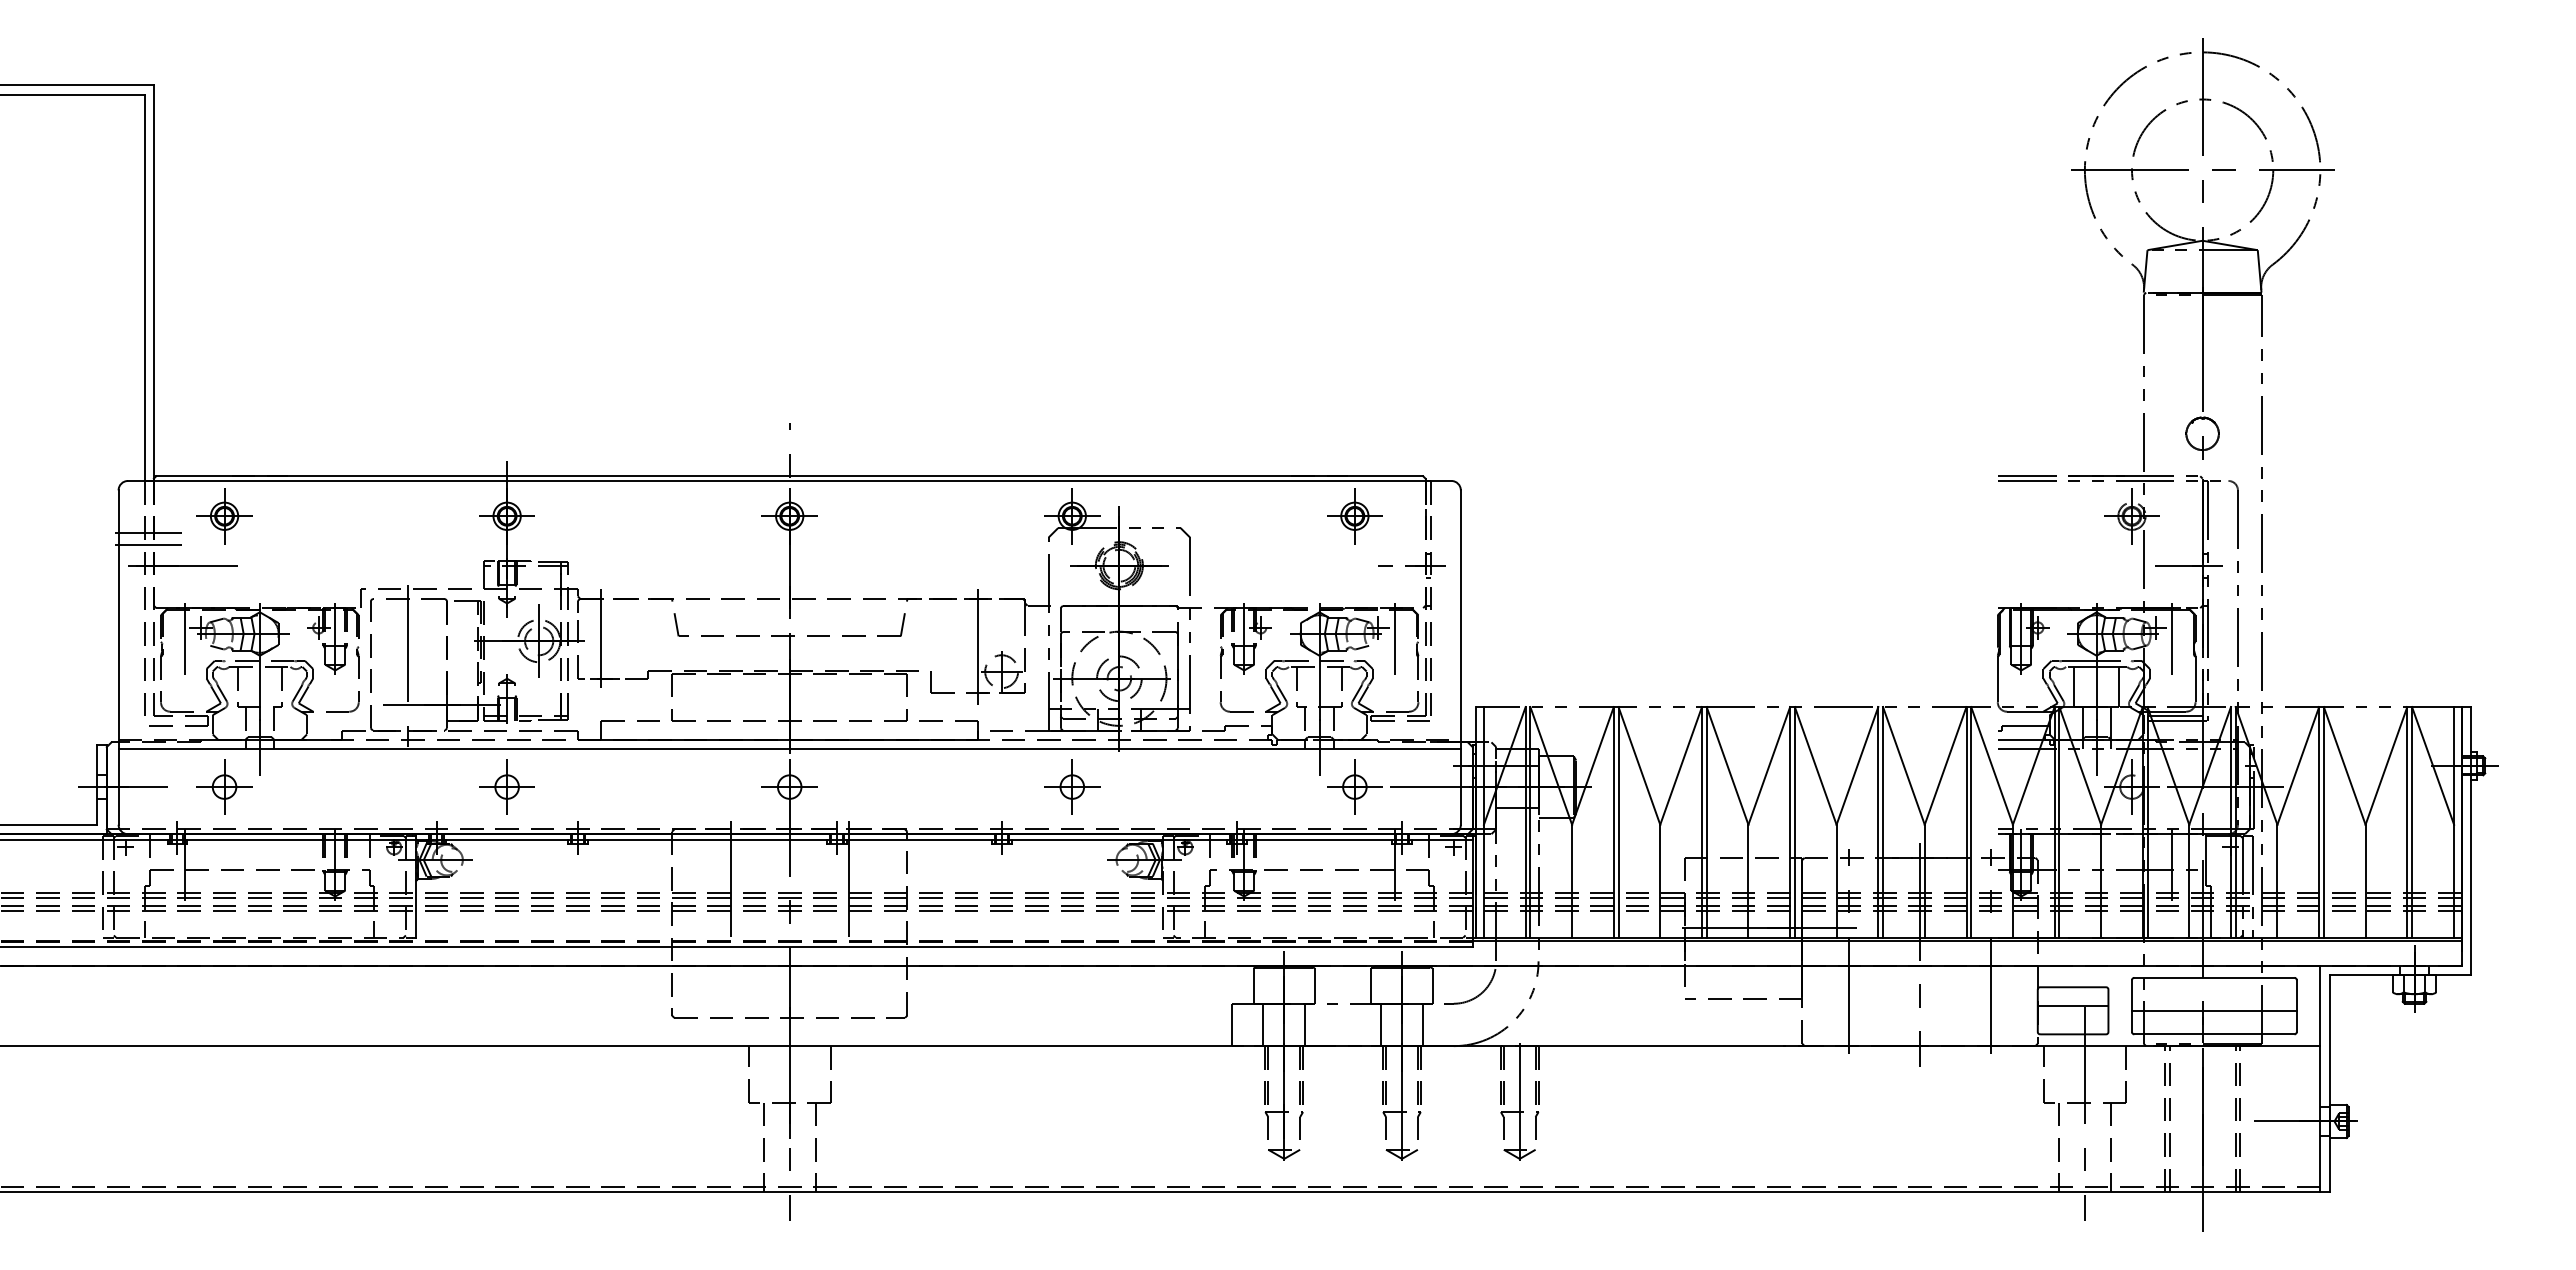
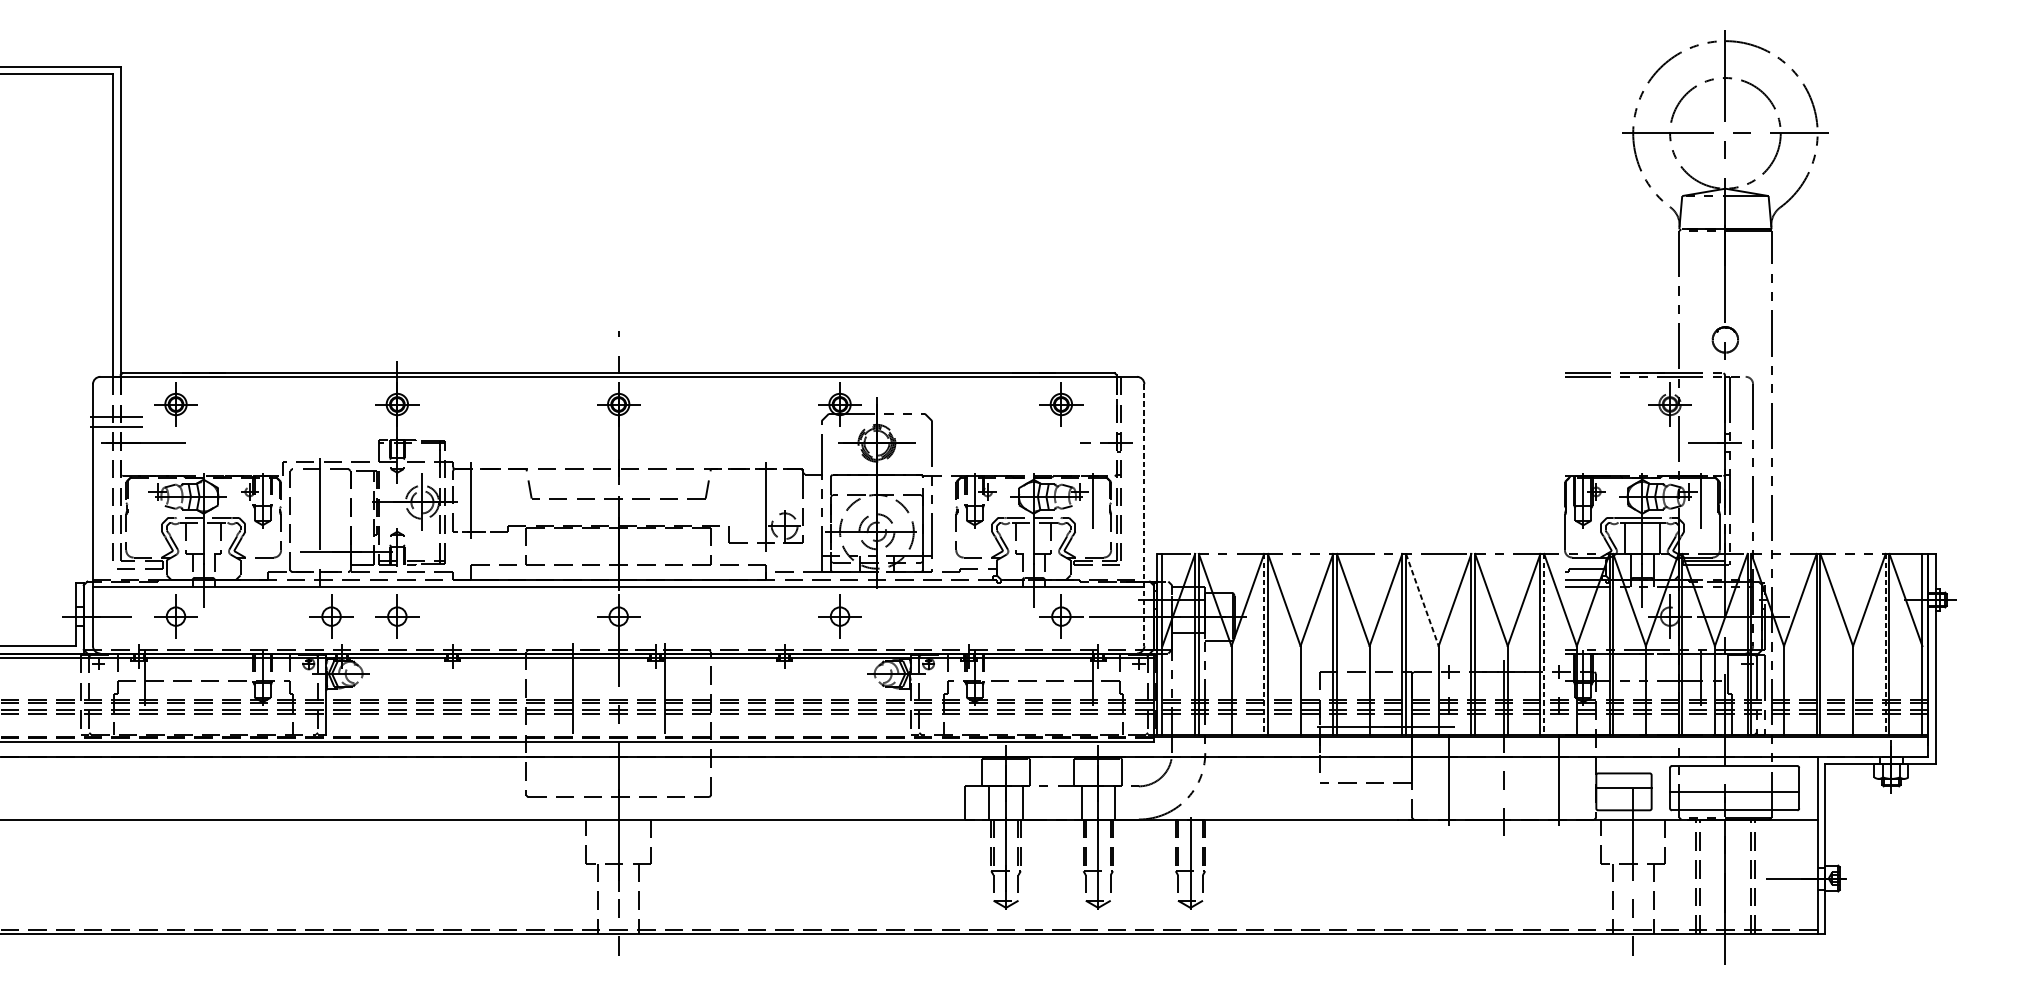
line: (184, 639) -> (144, 501), removed
line: (1460, 658) -> (1144, 515), solid -> dashed
line: (1815, 766) -> (1422, 600), solid -> dashed
part: (422, 786) -> (331, 616), added
line: (1613, 822) -> (1263, 644), solid -> dashed
line: (1971, 822) -> (1544, 644), solid -> dashed
line: (2407, 822) -> (1885, 644), solid -> dashed

